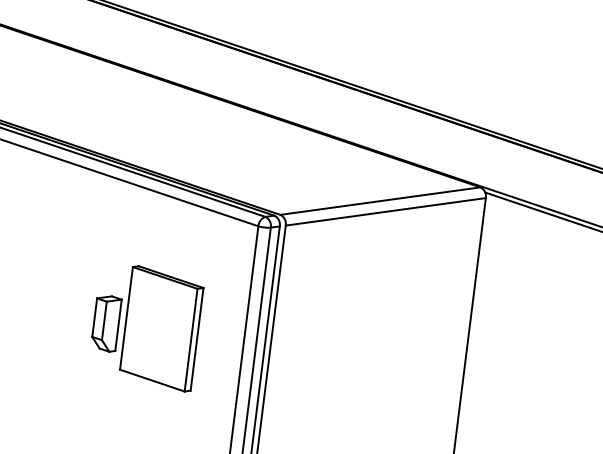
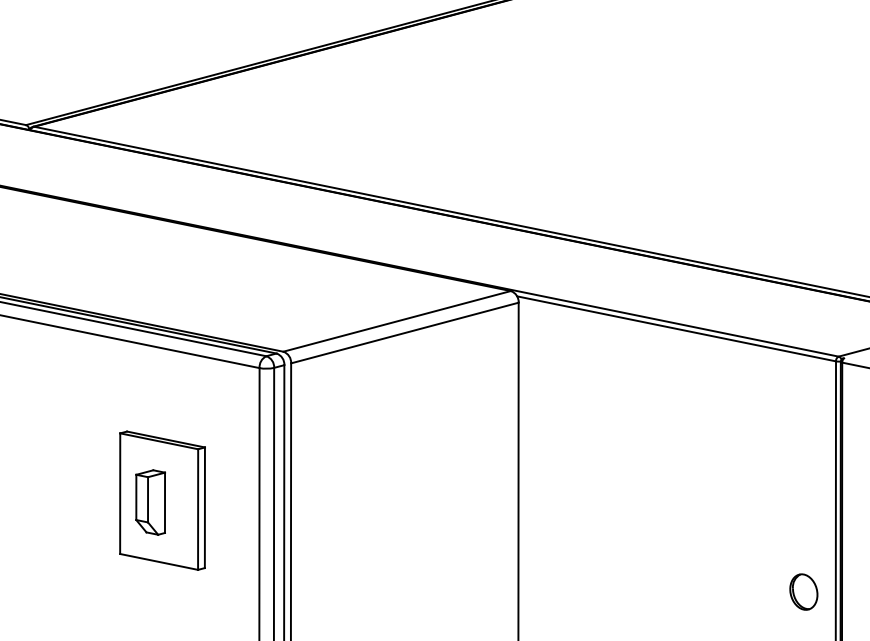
part: (106, 323) -> (150, 502), moved

